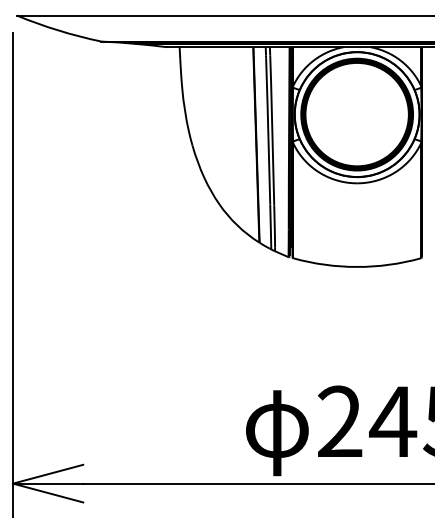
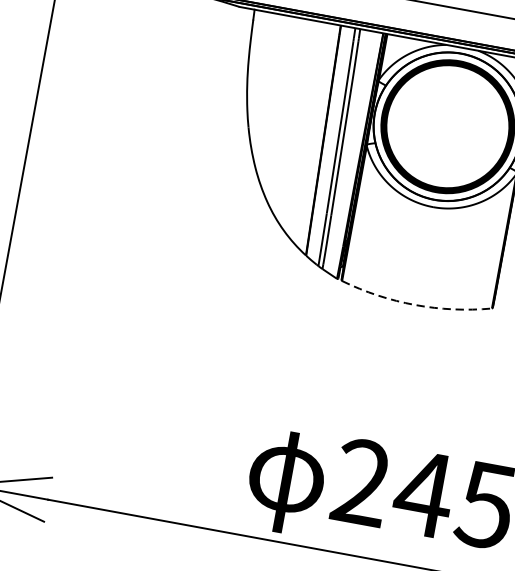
line: (357, 266) -> (415, 304), solid -> dashed

